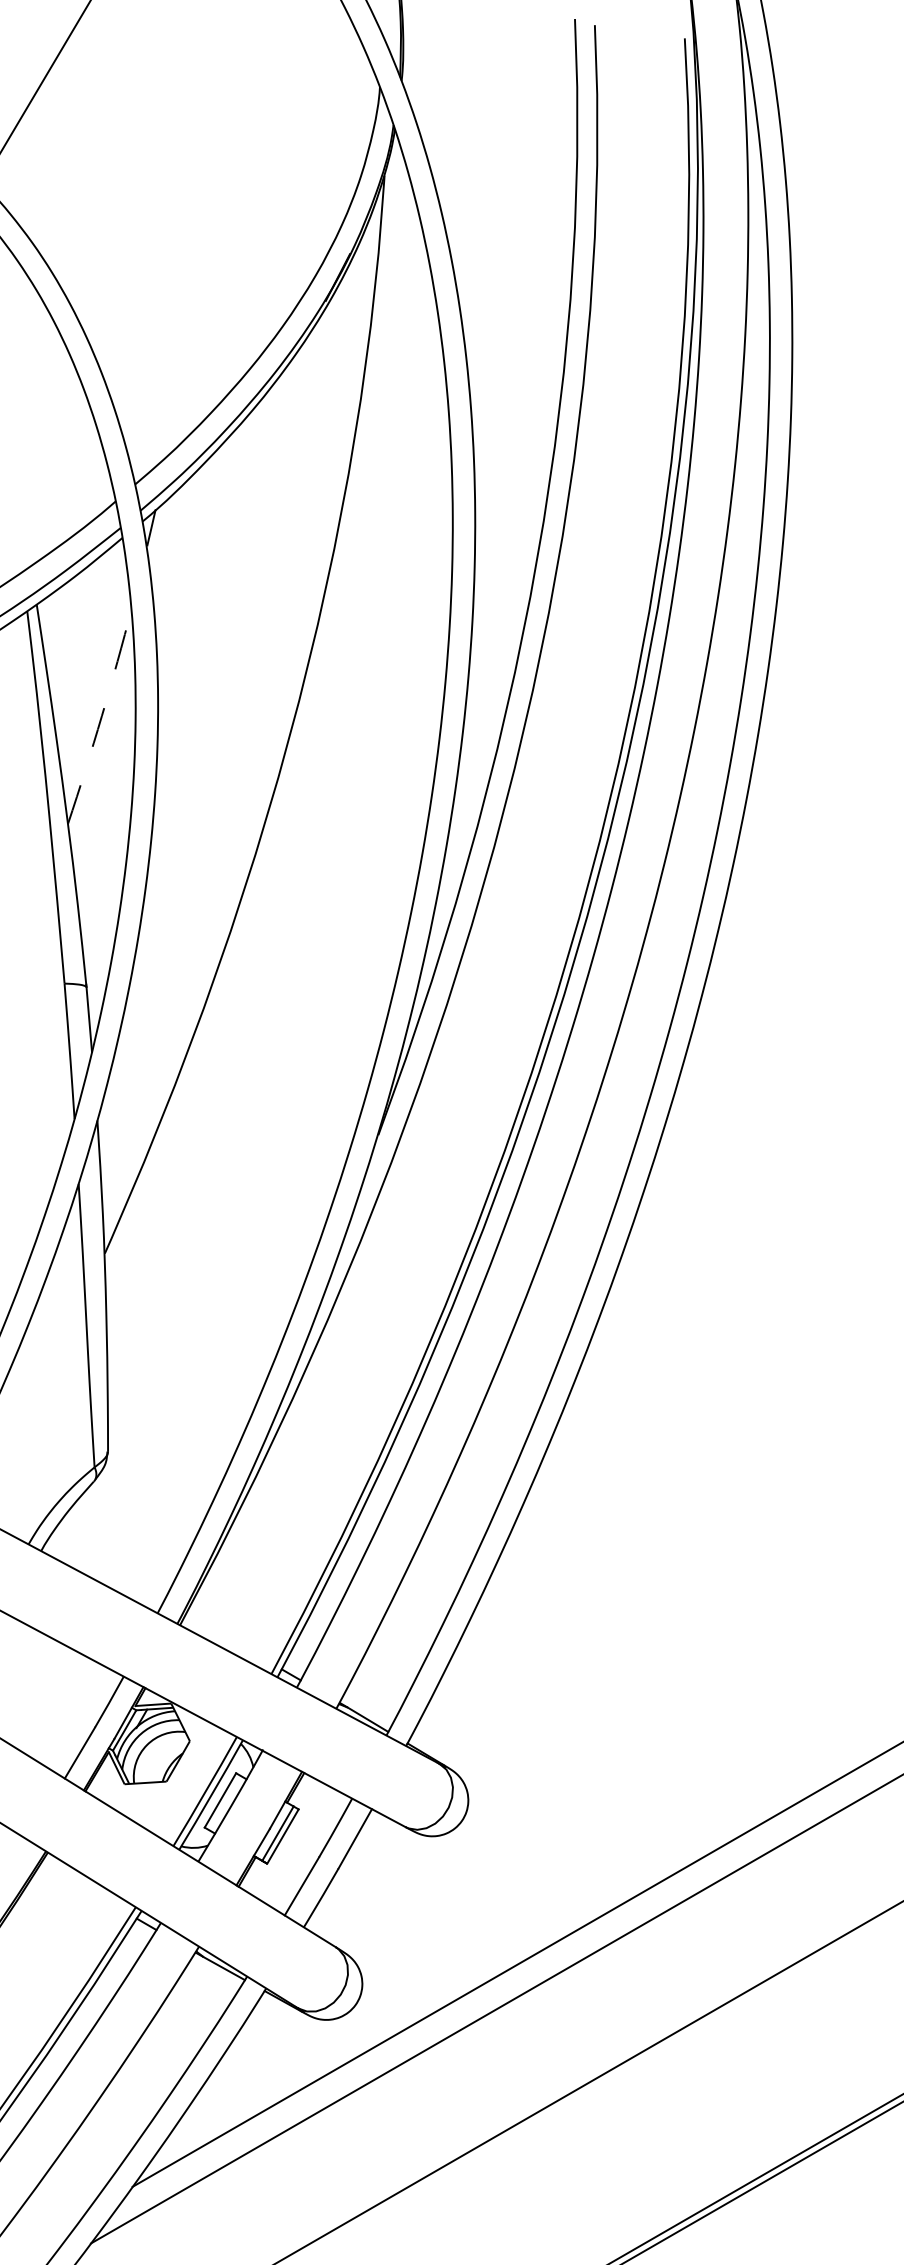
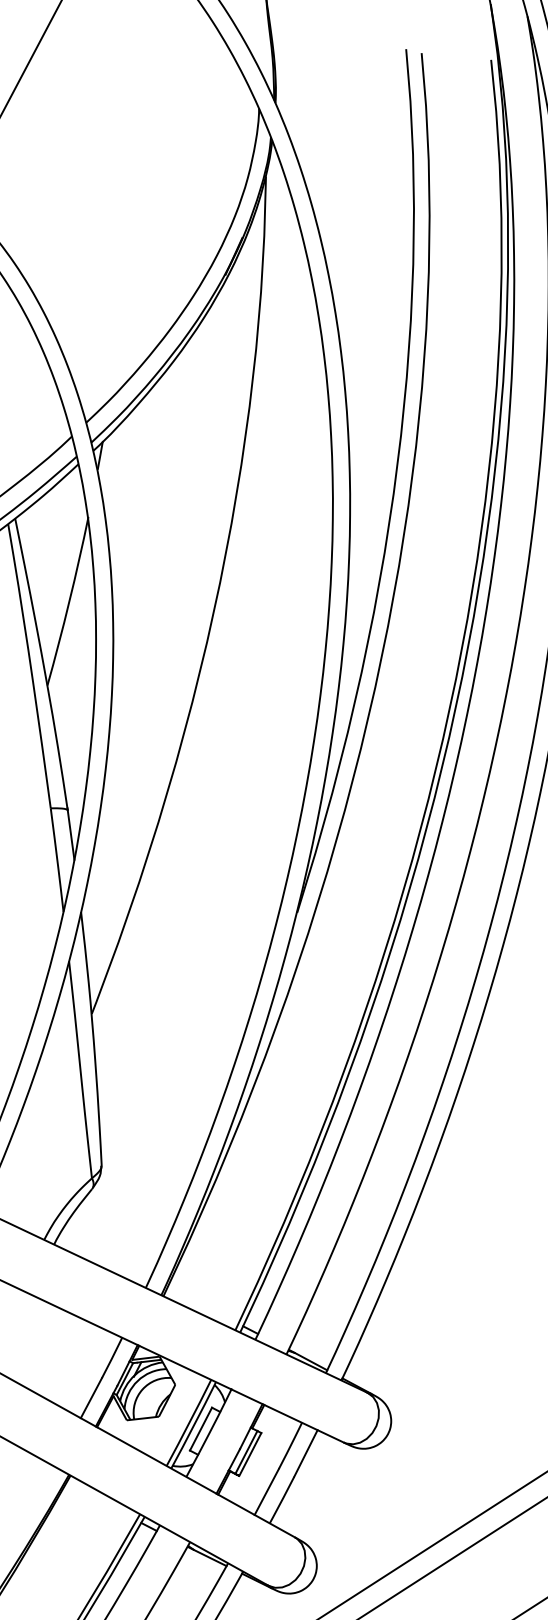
arc: (101, 715) -> (69, 601), dashed -> solid

